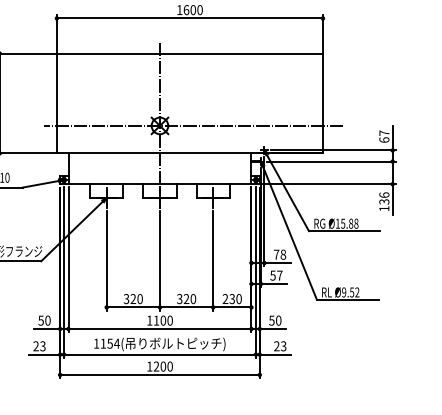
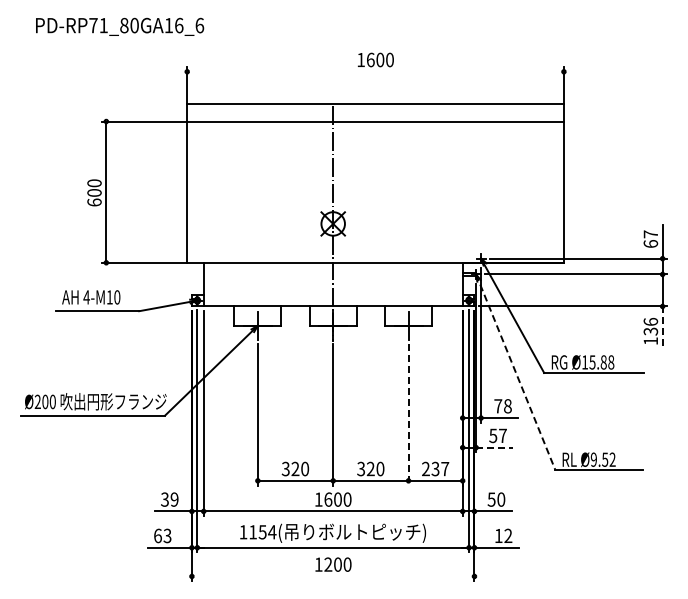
line: (189, 18) -> (375, 103), moved
line: (193, 125) -> (380, 223), removed
line: (392, 199) -> (662, 328), solid -> dashed
line: (288, 230) -> (515, 372), solid -> dashed
line: (213, 261) -> (408, 415), solid -> dashed
line: (273, 283) -> (494, 447), solid -> dashed
text: (239, 298) -> (445, 468), 230 -> 237
text: (44, 320) -> (169, 499), 50 -> 39
text: (156, 320) -> (328, 499), 1100 -> 1600
text: (35, 345) -> (157, 535), 23 -> 63
text: (280, 345) -> (503, 535), 23 -> 12
line: (159, 374) -> (332, 576), removed

